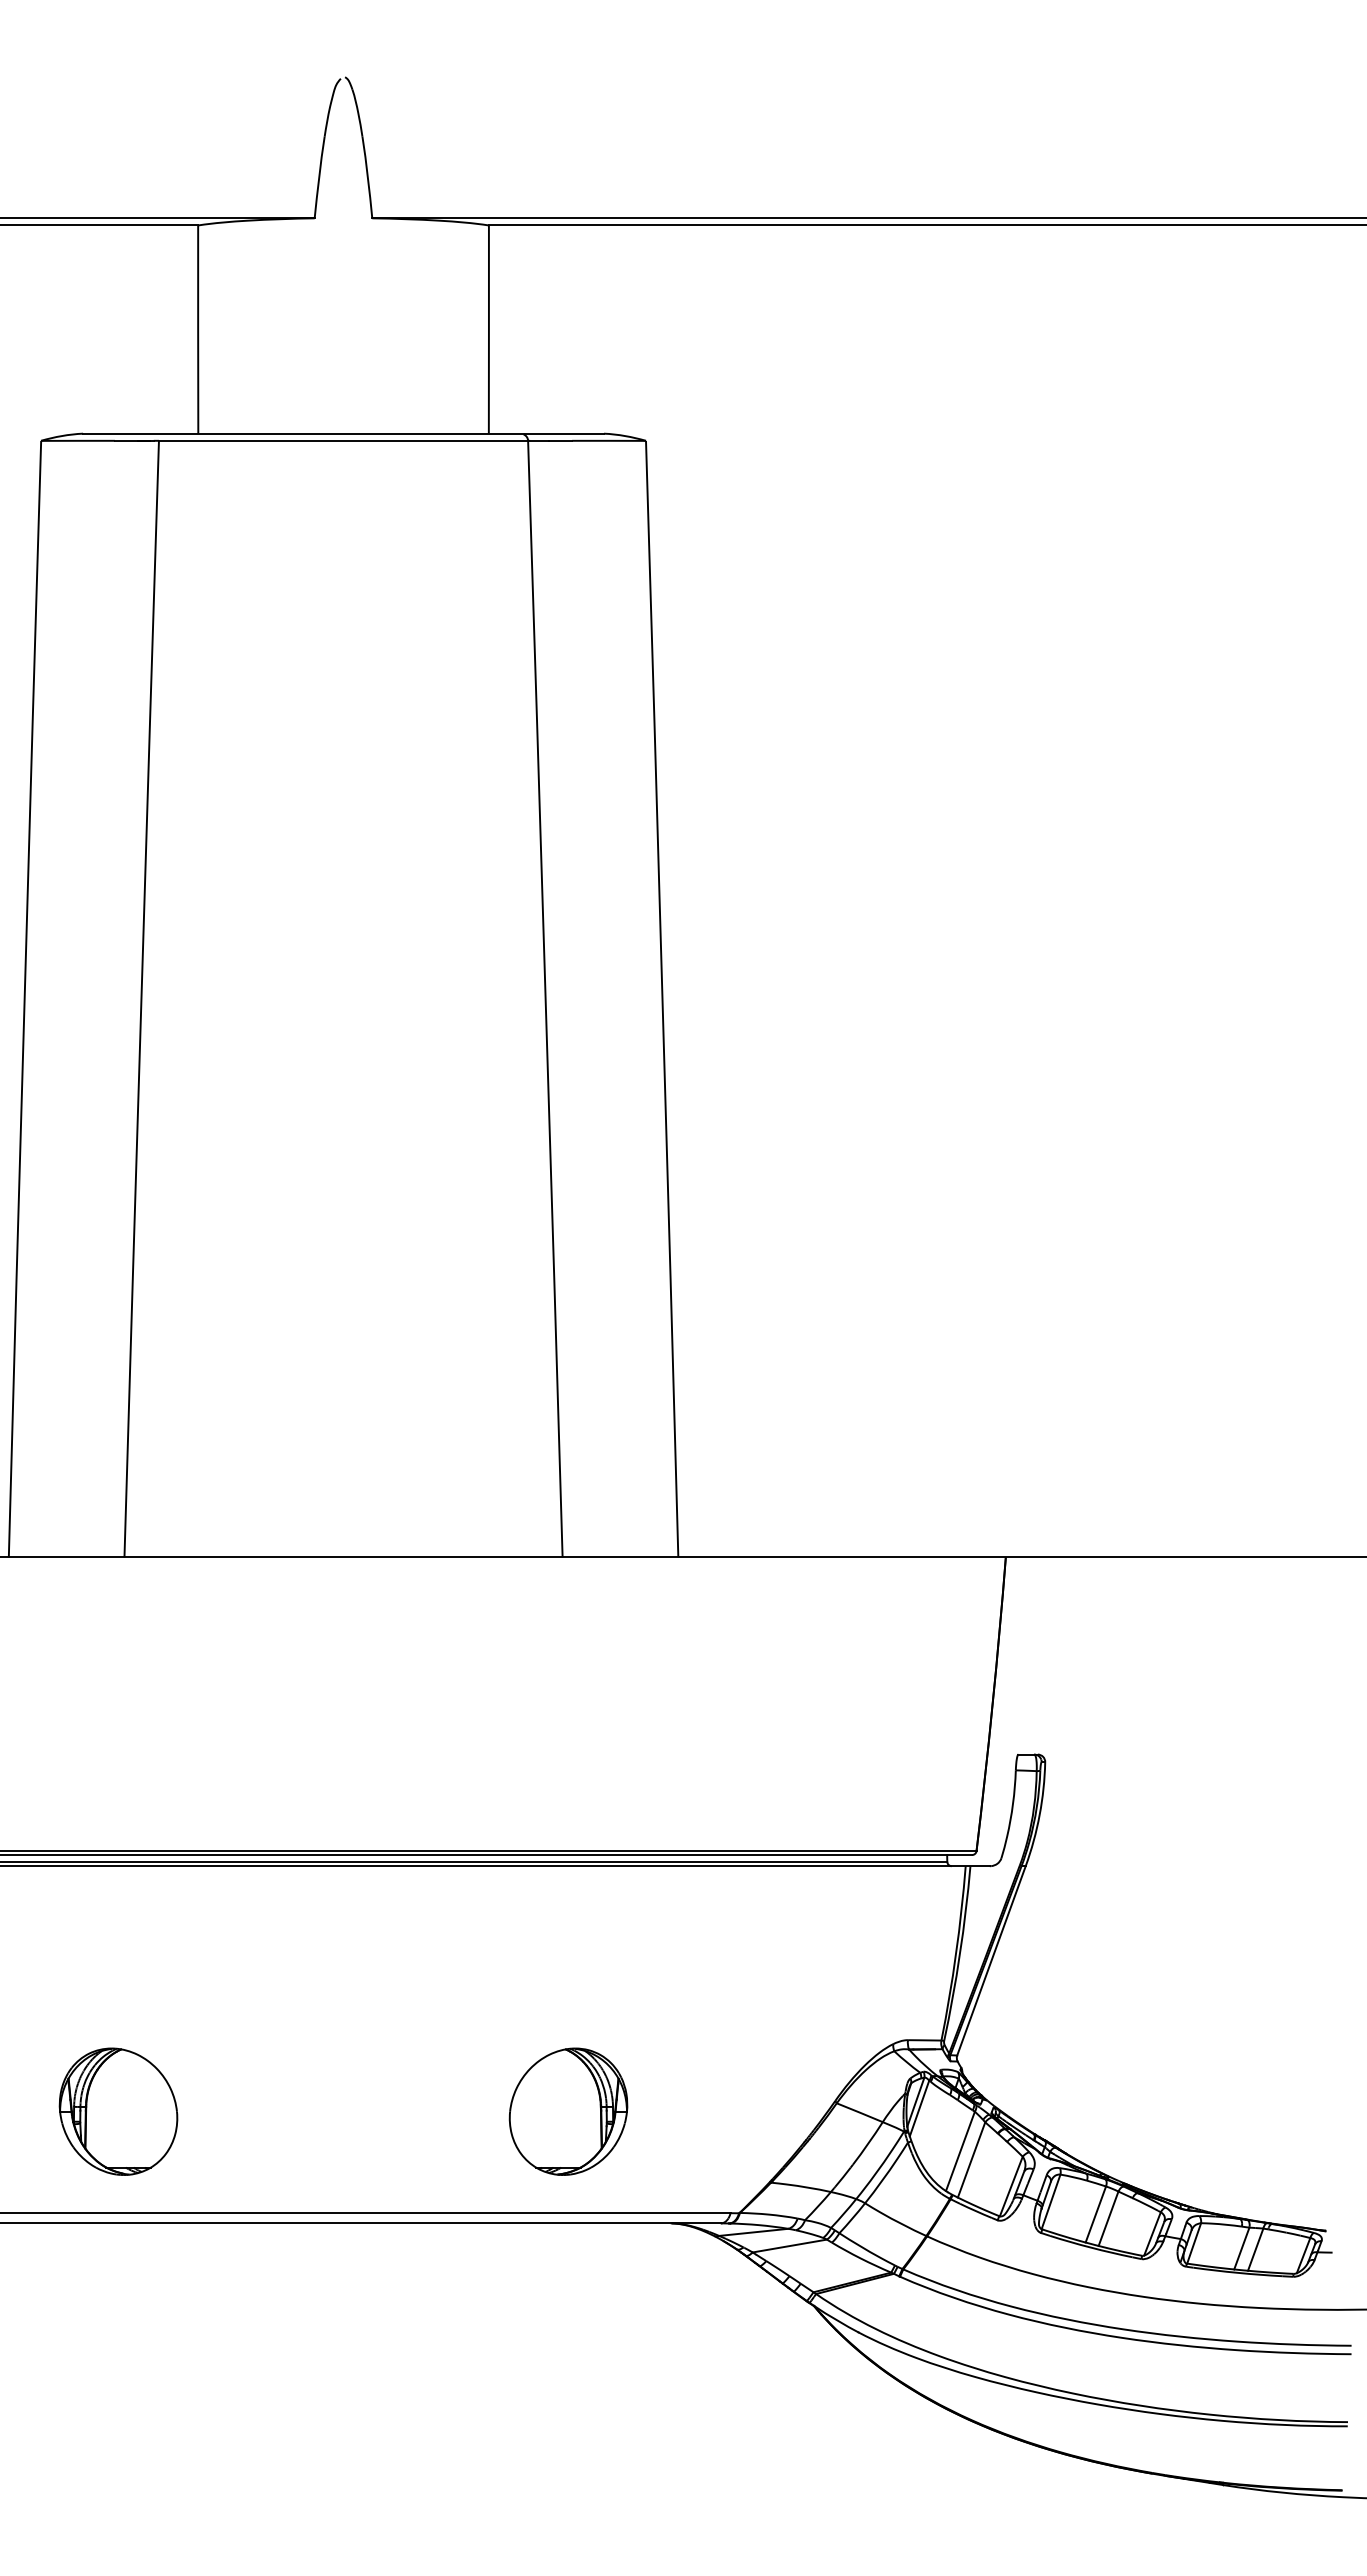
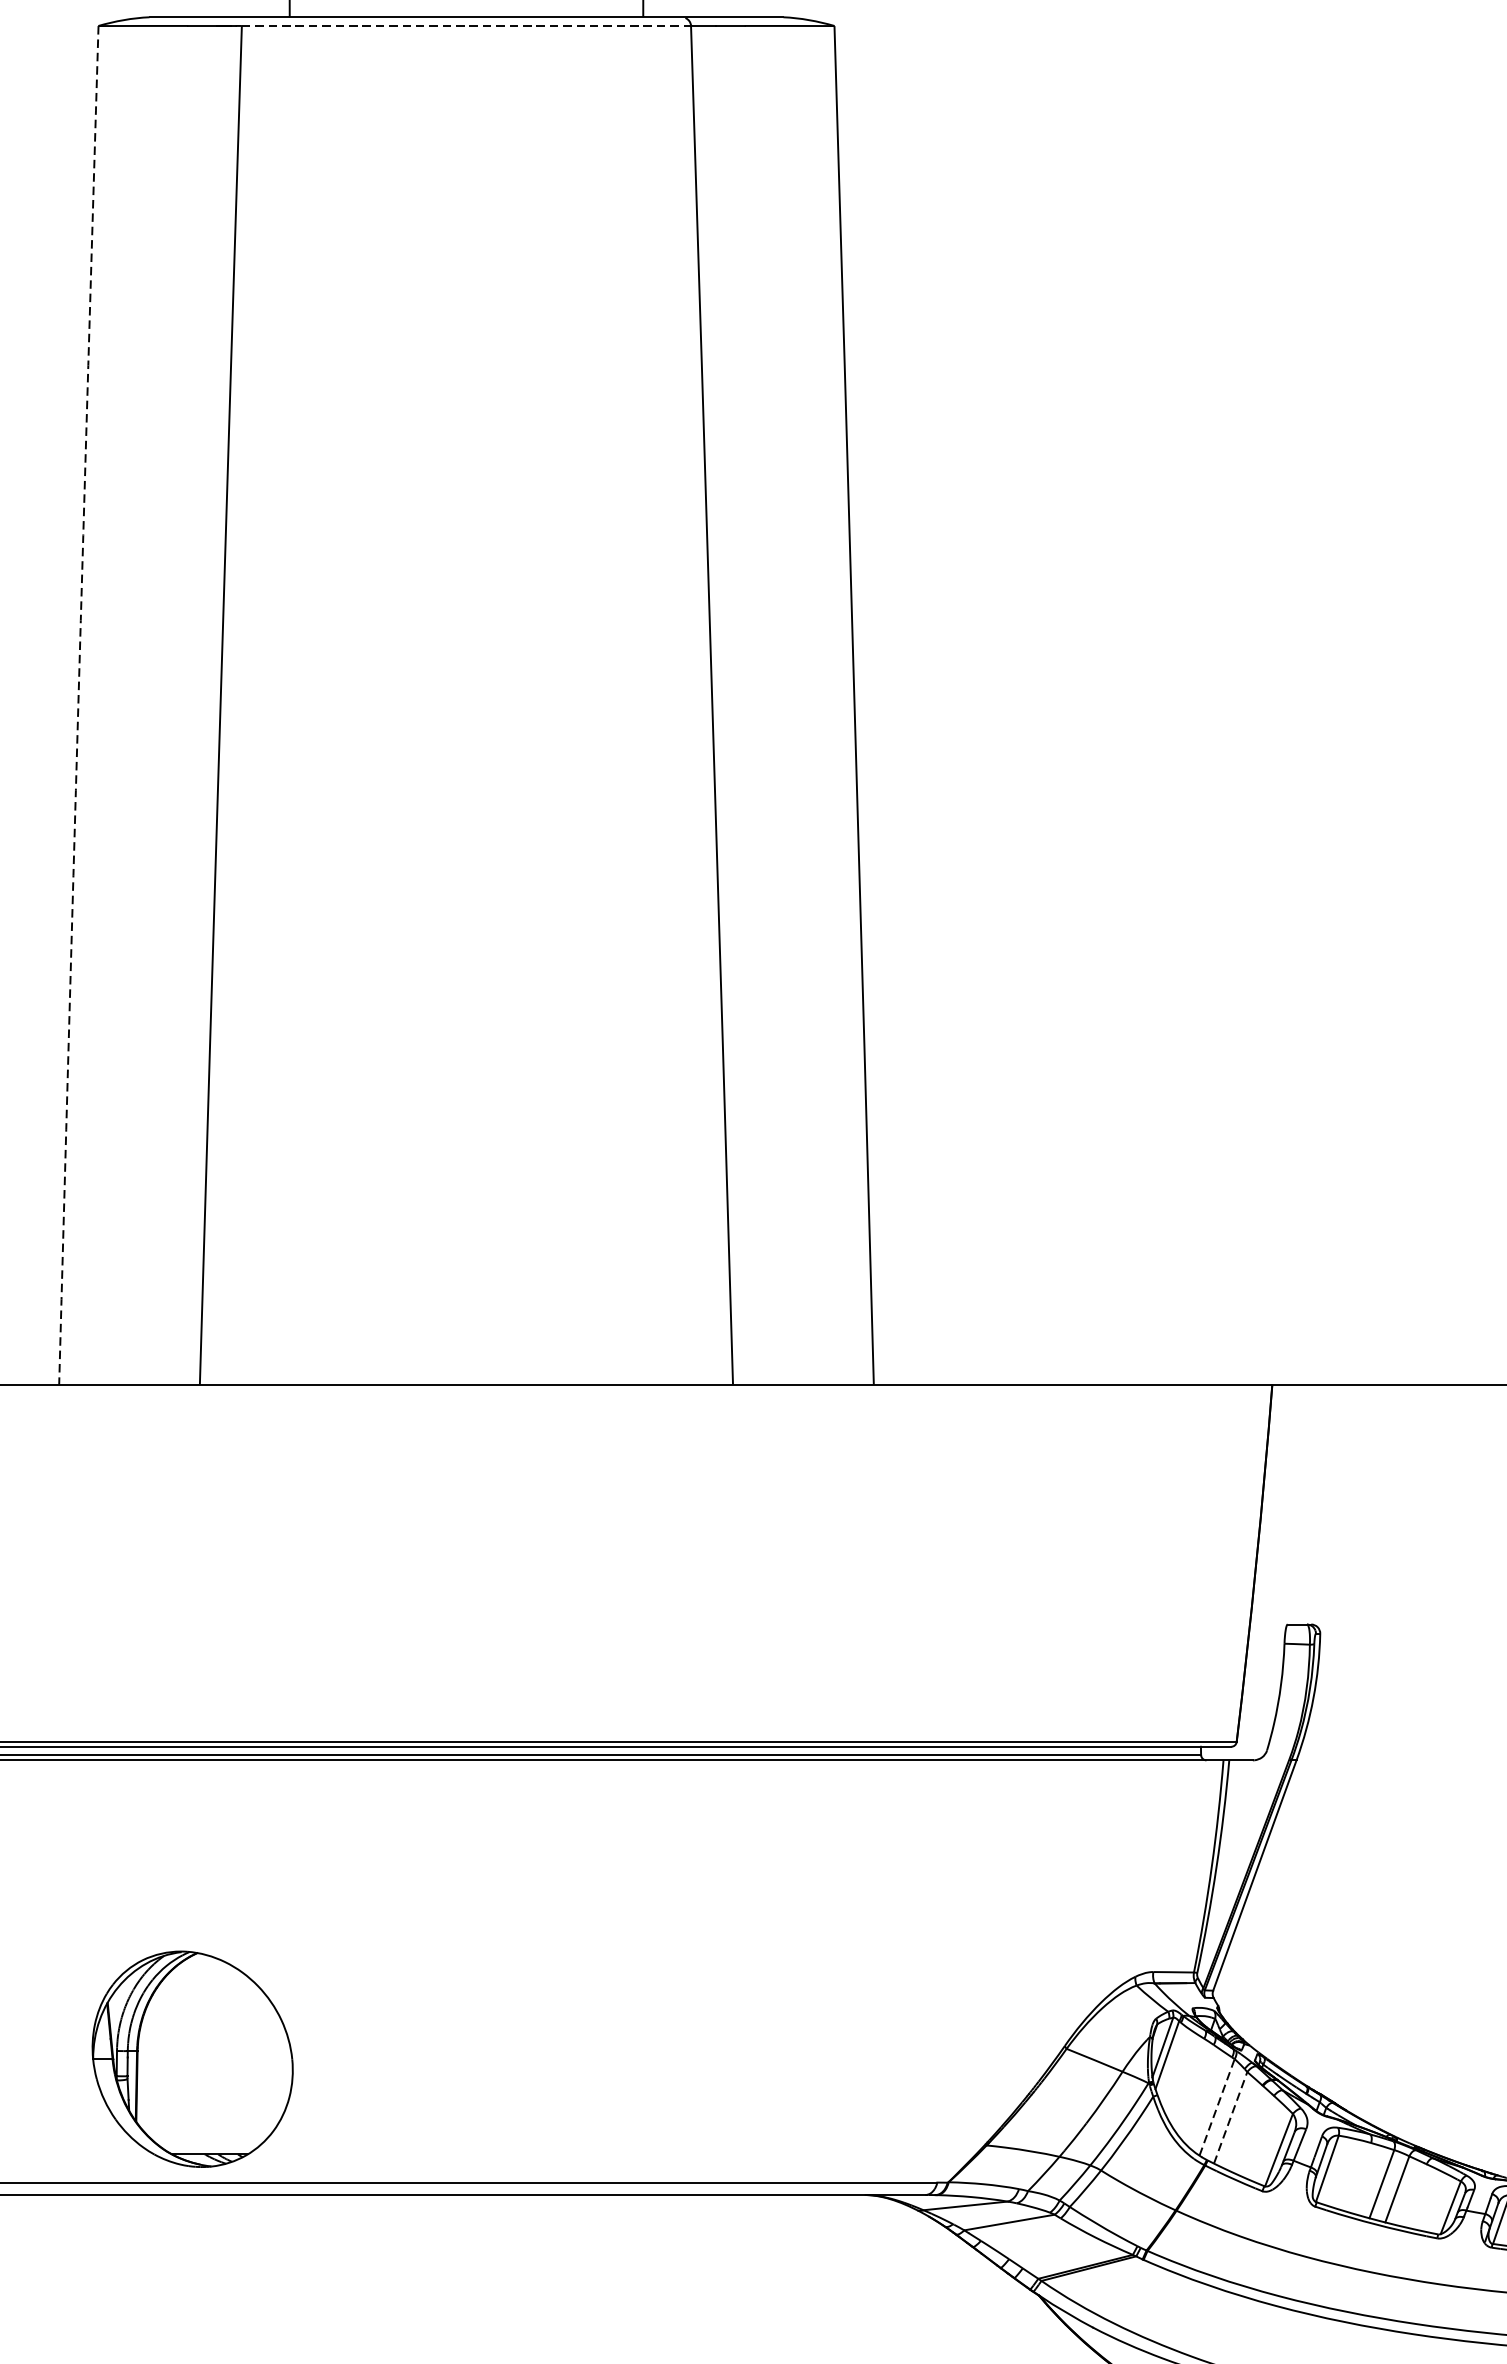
line: (343, 440) -> (466, 25), solid -> dashed
arc: (24, 999) -> (78, 705), solid -> dashed
part: (118, 2111) -> (192, 2058), size x1.4
part: (568, 2111) -> (740, 2058), removed
line: (960, 2150) -> (1217, 2106), solid -> dashed
line: (971, 2159) -> (1230, 2117), solid -> dashed

